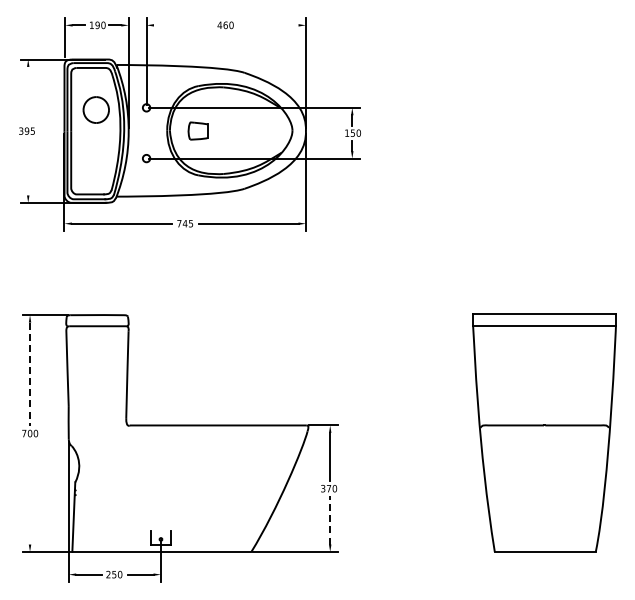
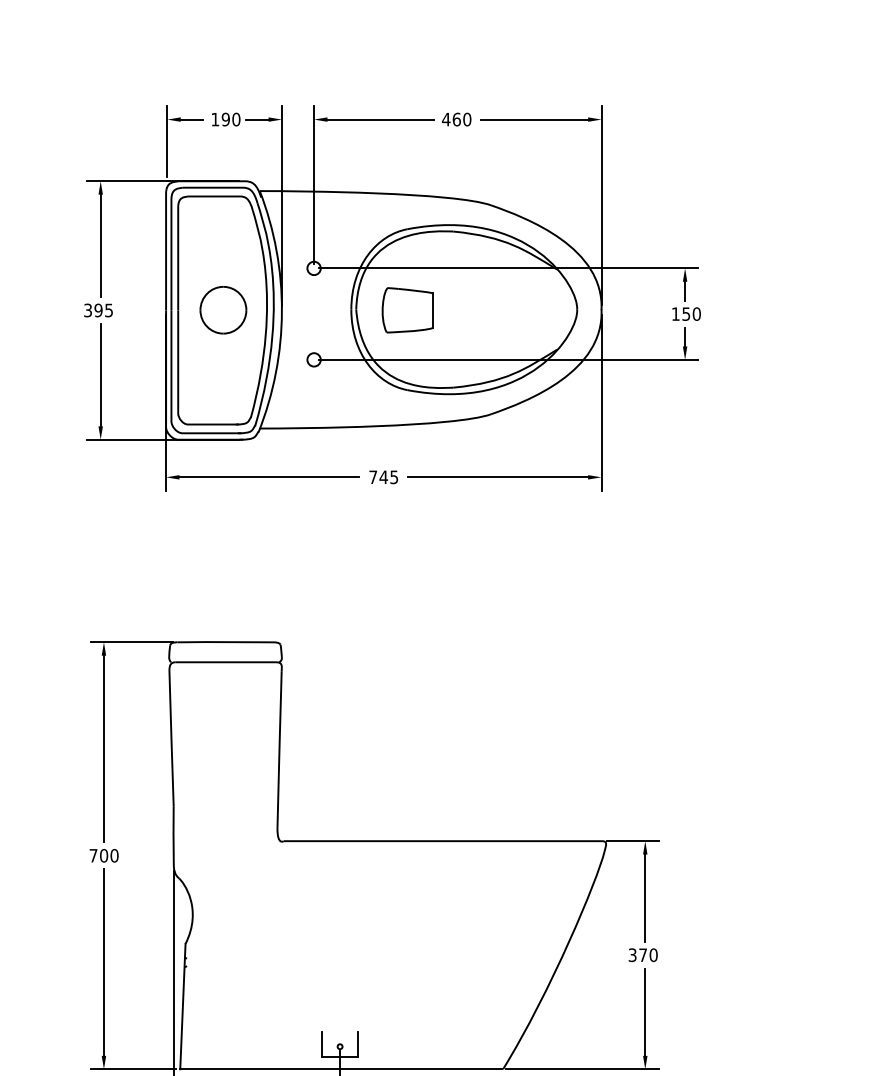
line: (183, 25) -> (380, 119), added
line: (268, 25) -> (533, 119), added
line: (28, 94) -> (101, 244), added
part: (95, 109) -> (222, 309), moved
part: (197, 130) -> (405, 309), size x1.43
line: (28, 166) -> (101, 374), added
line: (30, 374) -> (104, 749), dashed -> solid
line: (30, 492) -> (104, 962), added
line: (330, 519) -> (645, 1010), dashed -> solid

